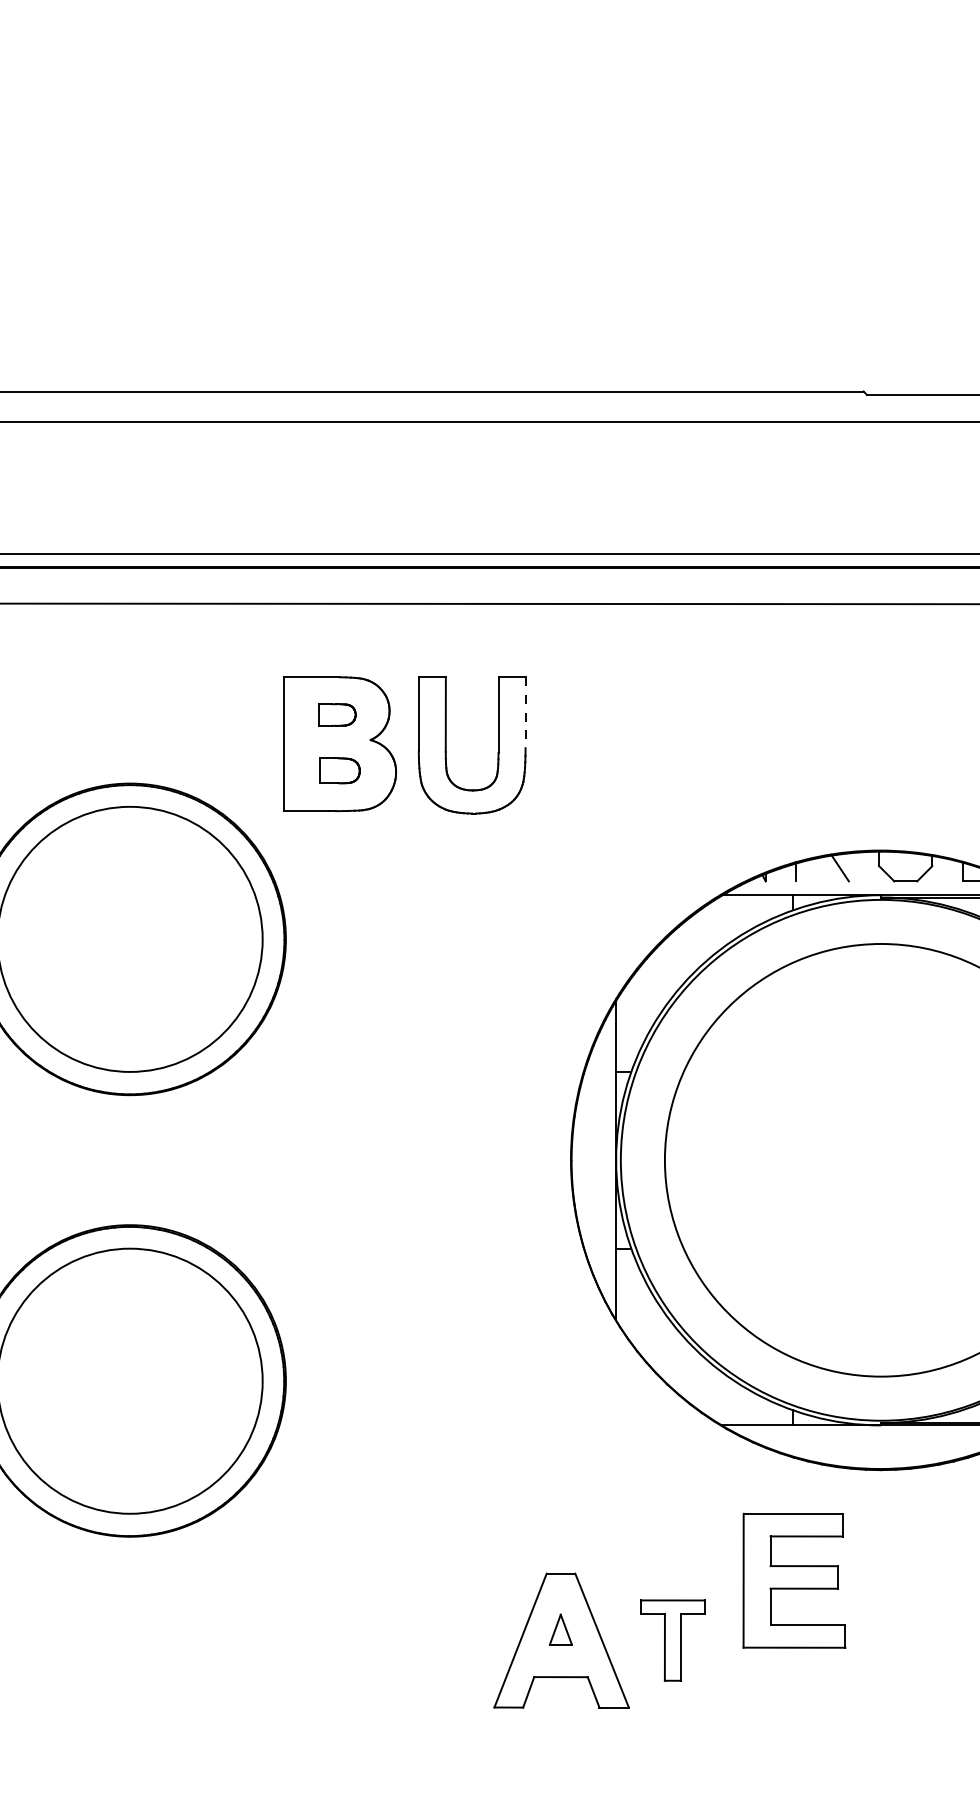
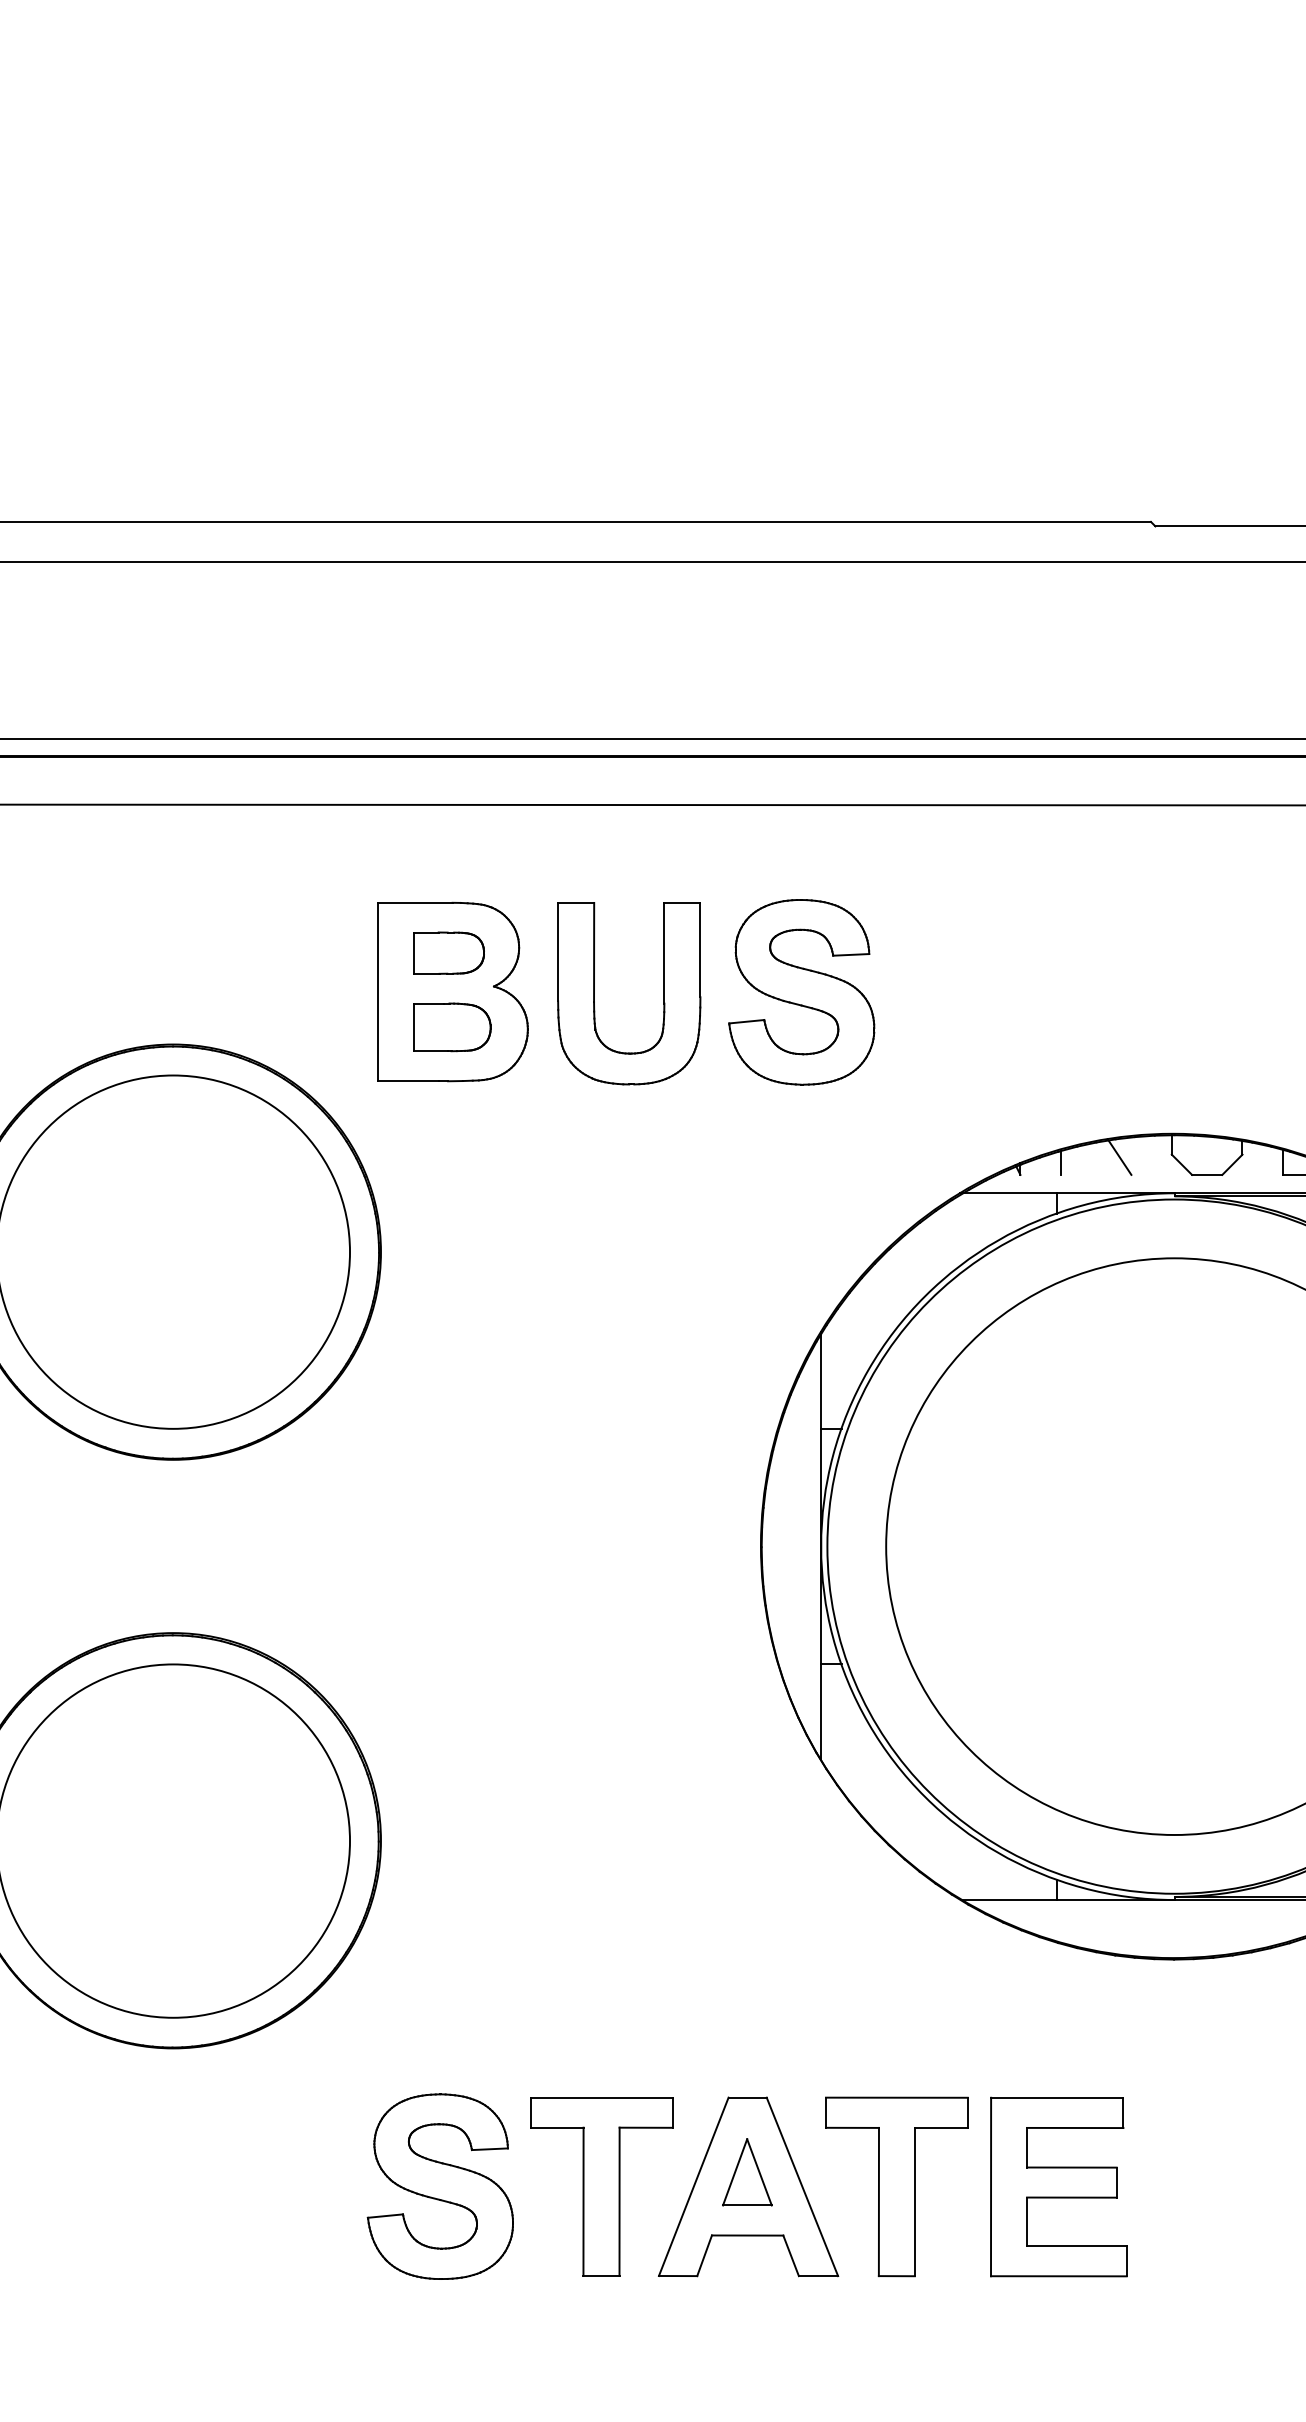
line: (525, 713) -> (700, 951), dashed -> solid
part: (337, 714) -> (449, 952), size x1.43
part: (601, 744) -> (801, 992), added
part: (339, 770) -> (452, 1027), size x1.43
part: (794, 1580) -> (1058, 2186), moved
part: (560, 1629) -> (746, 2172), size x1.67
part: (330, 1640) -> (440, 2186), added
part: (451, 1640) -> (601, 2186), added
part: (672, 1640) -> (896, 2186), size x1.67

